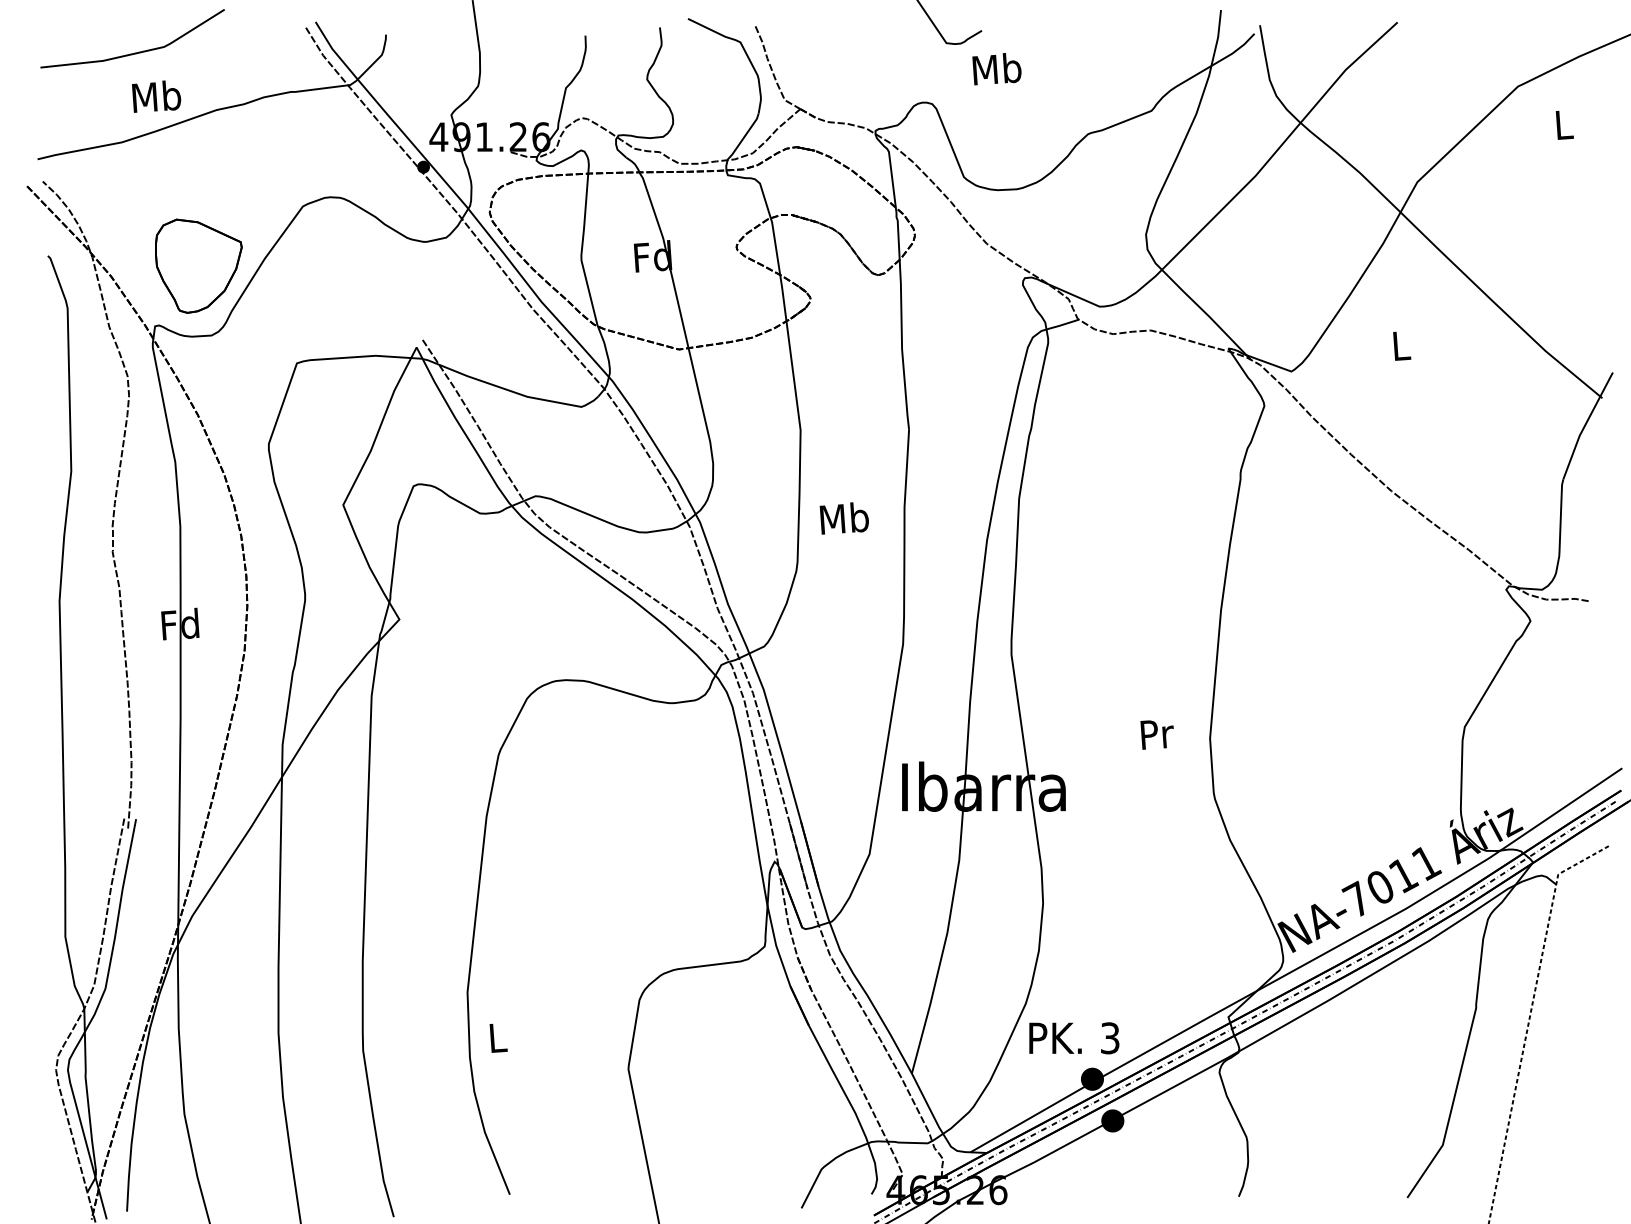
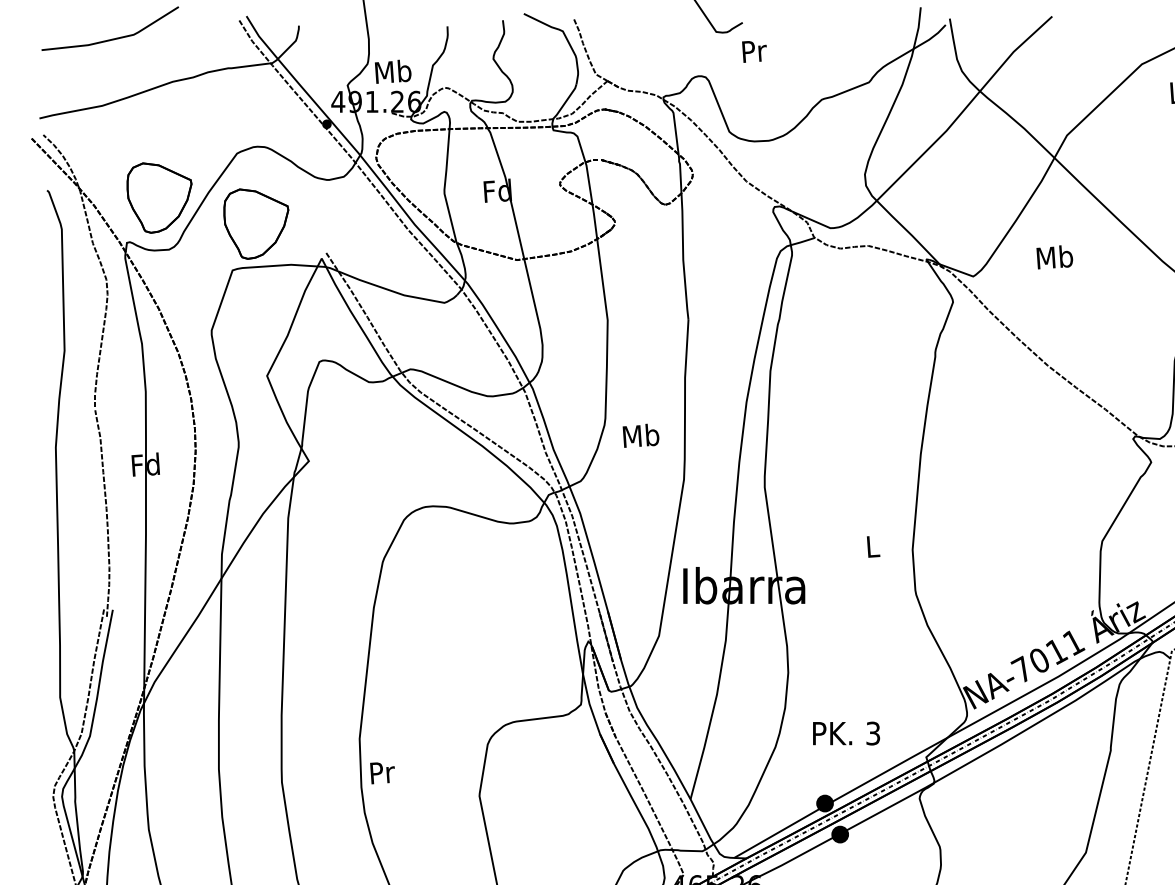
text: (996, 69) -> (753, 51), Mb -> Pr
text: (156, 96) -> (393, 71), moved
part: (328, 300) -> (256, 223), added
text: (1400, 345) -> (1054, 257), L -> Mb
text: (843, 518) -> (640, 435), moved
text: (1156, 734) -> (872, 546), Pr -> L
text: (497, 1038) -> (381, 773), L -> Pr
text: (1074, 1038) -> (846, 733), moved

